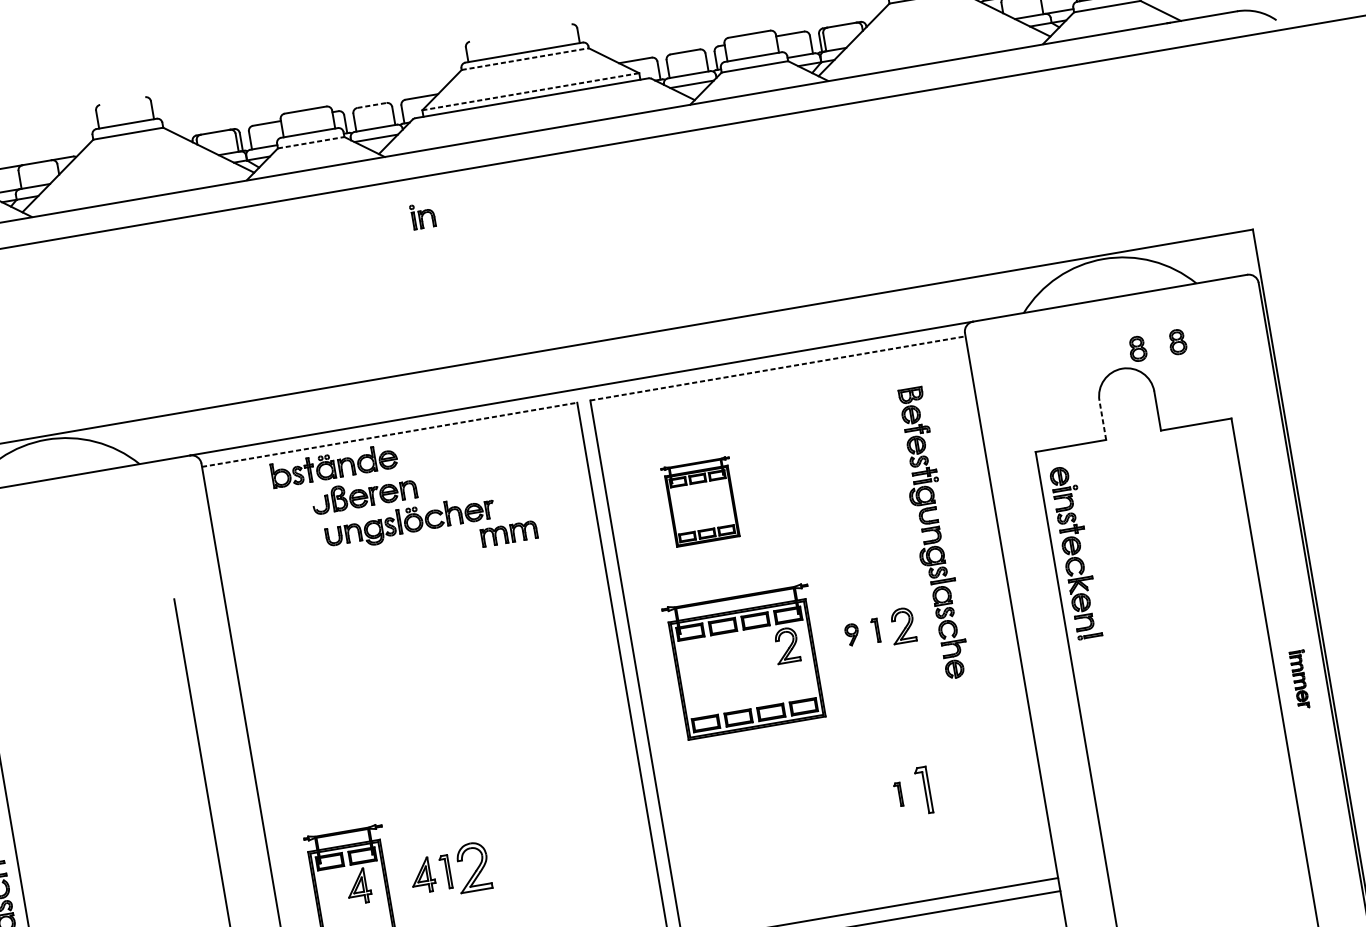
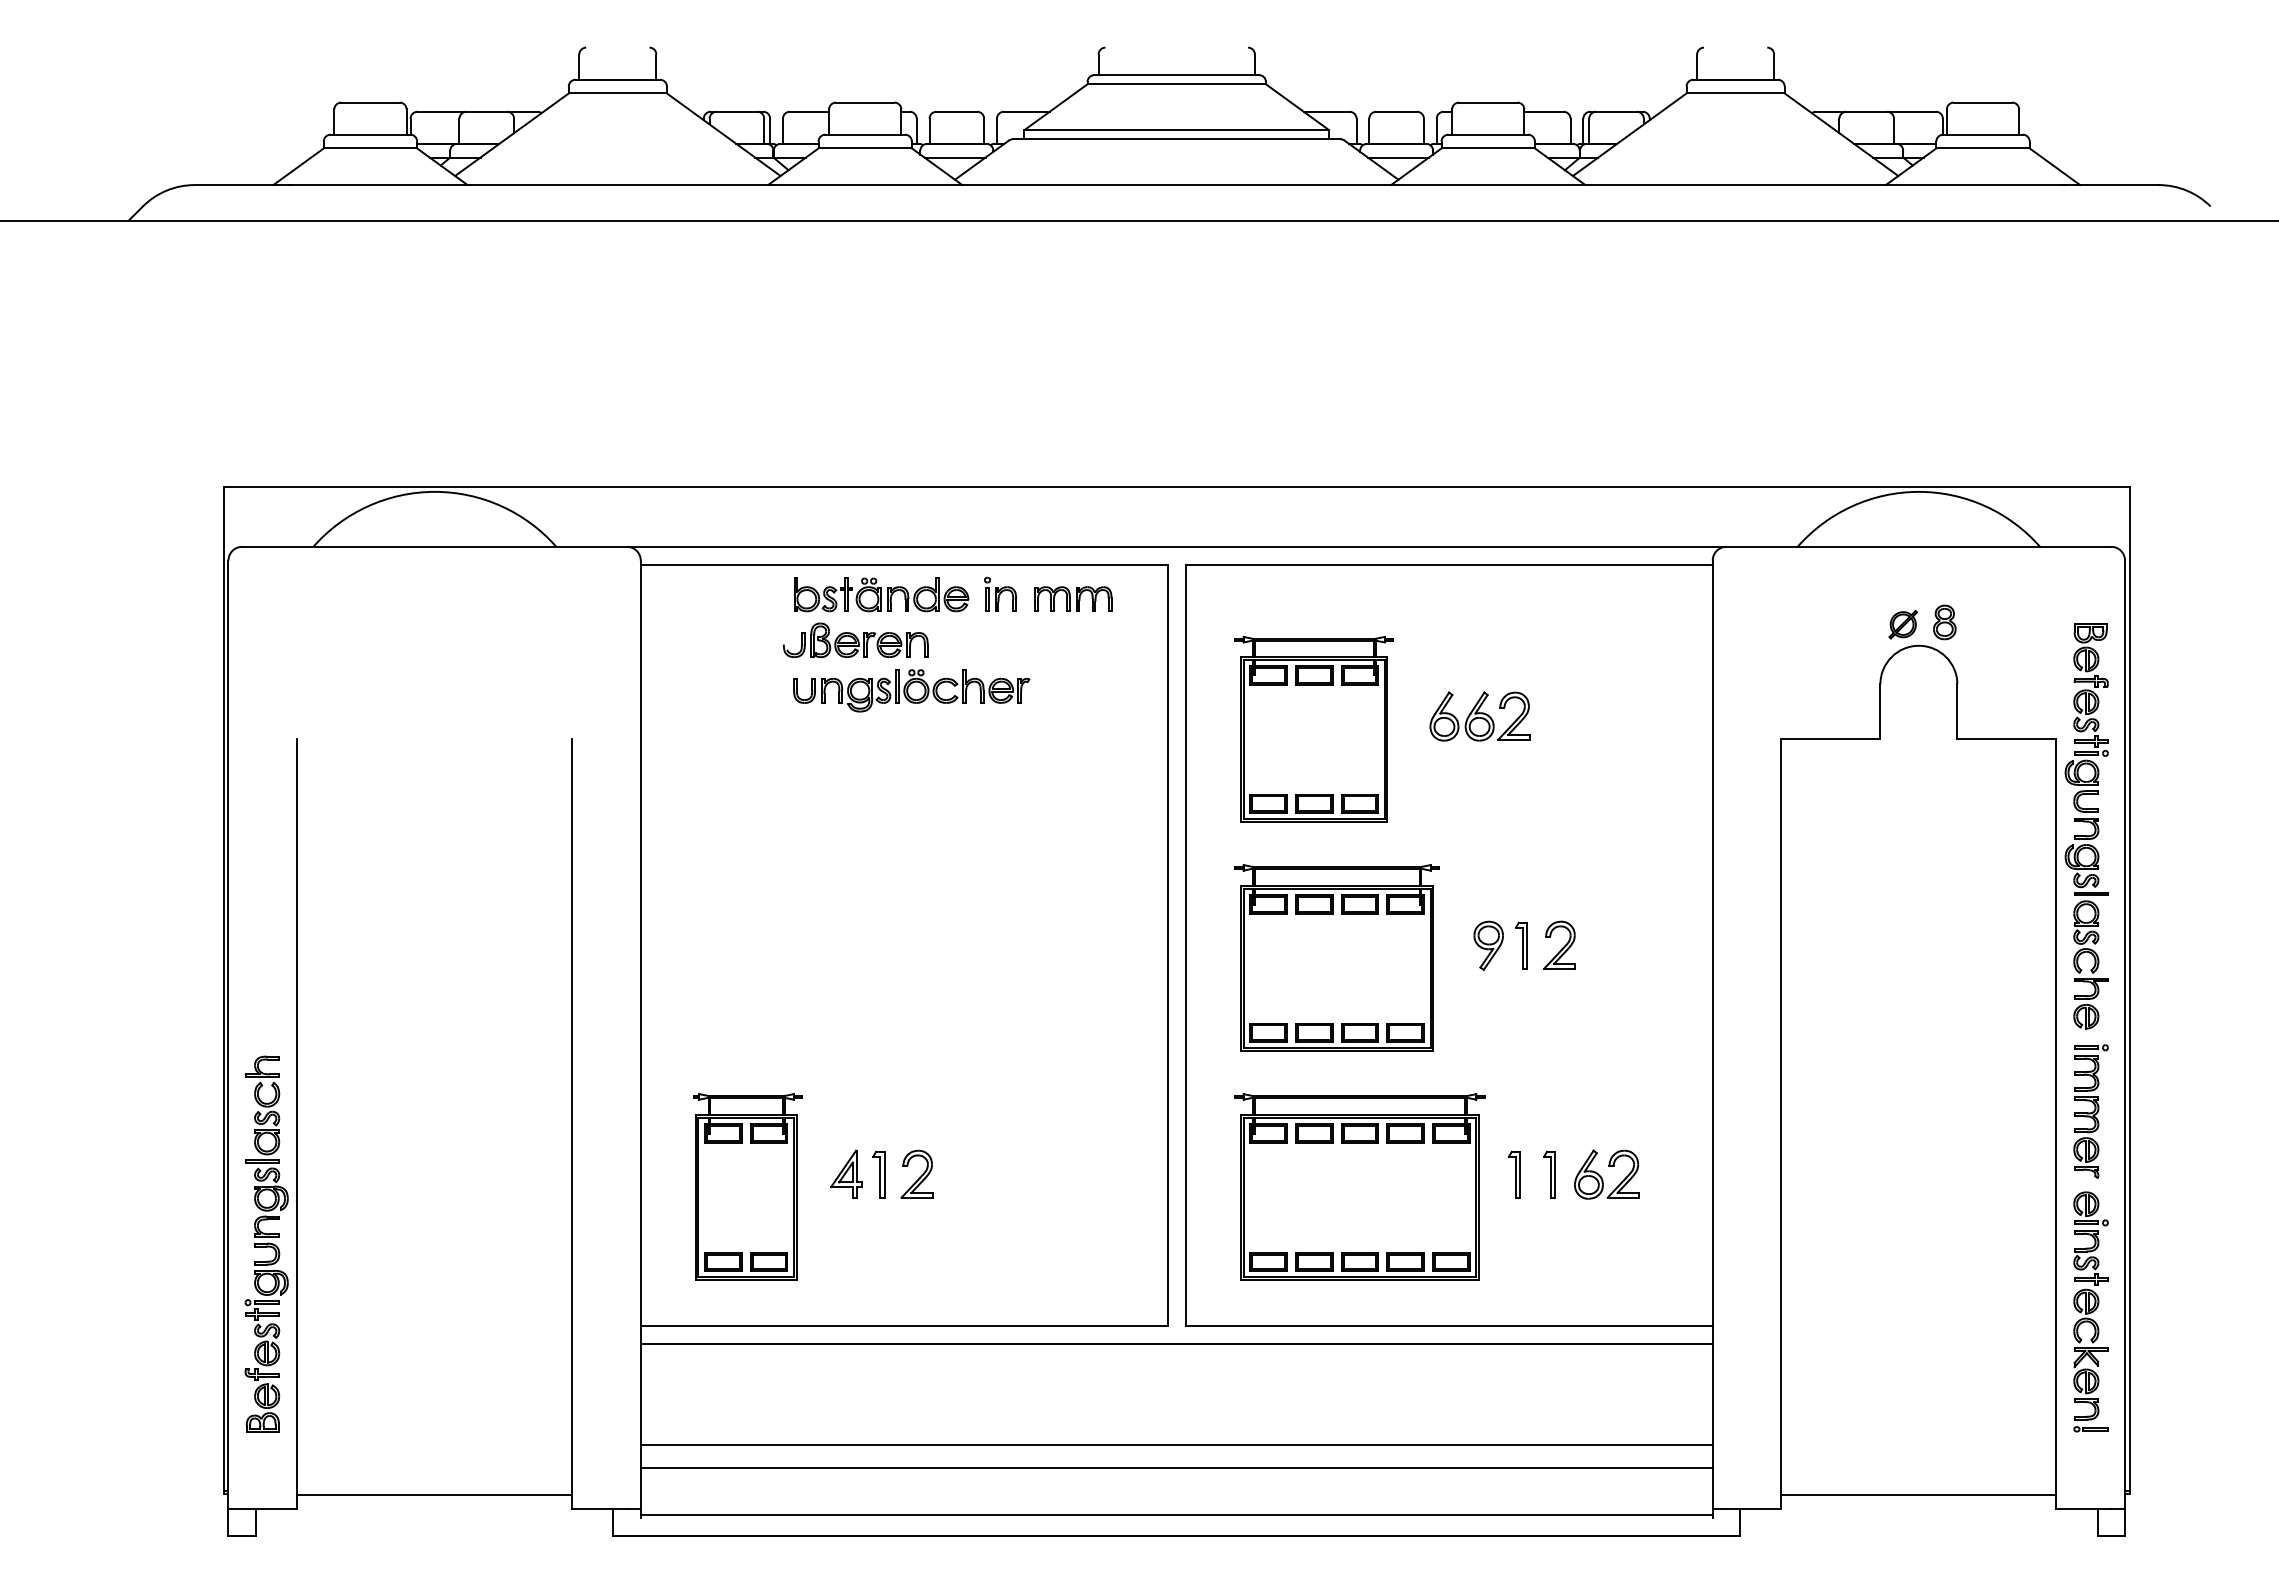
line: (525, 59) -> (1177, 84), dashed -> solid
line: (531, 91) -> (1177, 130), dashed -> solid
line: (372, 105) -> (957, 111), dashed -> solid
line: (311, 142) -> (865, 148), dashed -> solid
part: (422, 215) -> (1000, 593), moved
part: (1177, 342) -> (2000, 622), removed
part: (1108, 355) -> (1903, 624), added
line: (778, 368) -> (1449, 565), dashed -> solid
line: (1102, 420) -> (1880, 711), dashed -> solid
line: (389, 435) -> (904, 565), dashed -> solid
part: (334, 465) -> (881, 594), moved
part: (817, 472) -> (1479, 716), added
part: (701, 502) -> (1313, 729), size x1.67
part: (509, 533) -> (1073, 598), moved
part: (931, 533) -> (2086, 826), moved
part: (1075, 552) -> (2090, 1311), moved
part: (875, 630) -> (1521, 945), size x1.43
part: (852, 634) -> (1488, 945), size x1.67
part: (786, 645) -> (1396, 944), removed
part: (1301, 679) -> (2090, 1111), size x1.67
part: (964, 783) -> (1606, 1174), added
part: (923, 790) -> (1549, 1174), size x0.71
part: (898, 794) -> (1514, 1174), size x1.43
part: (789, 821) -> (1359, 1186), added
part: (472, 866) -> (916, 1173), size x0.71
part: (358, 886) -> (756, 1173), removed

